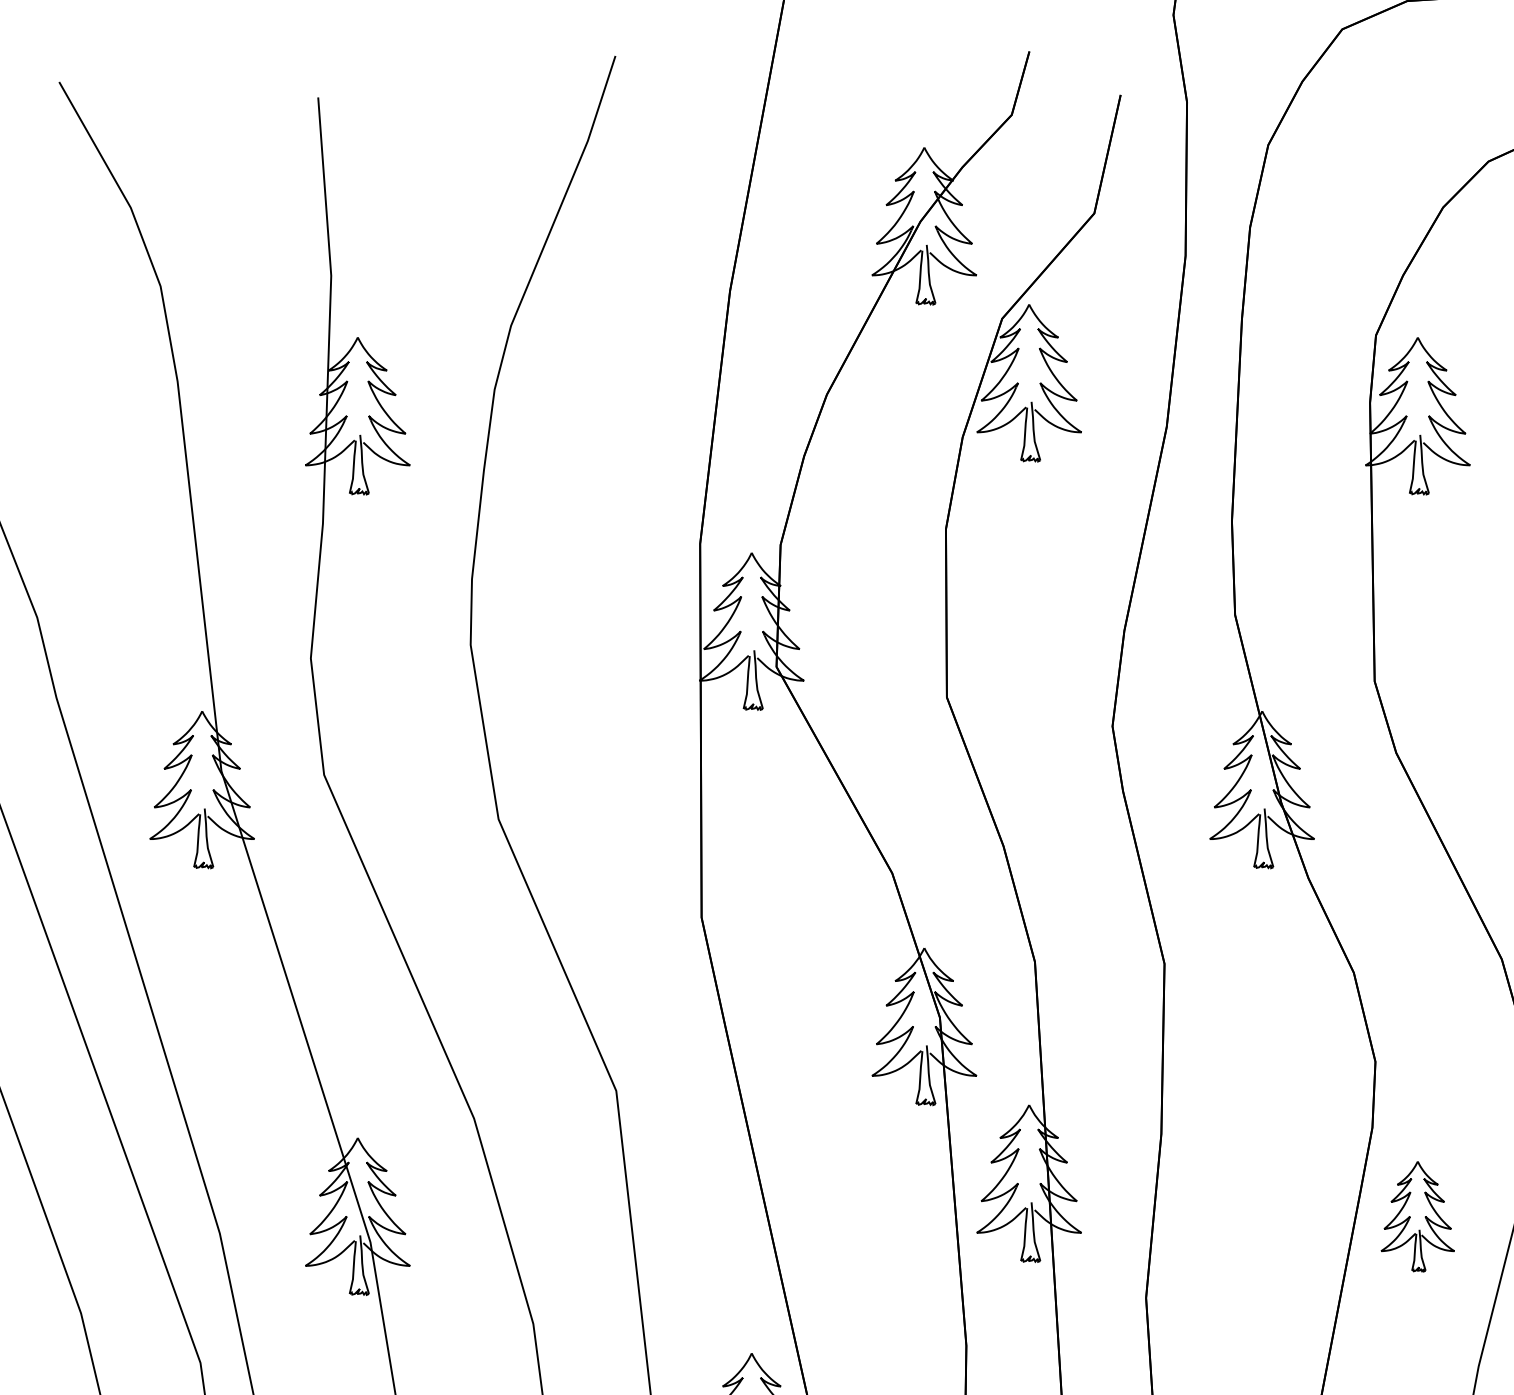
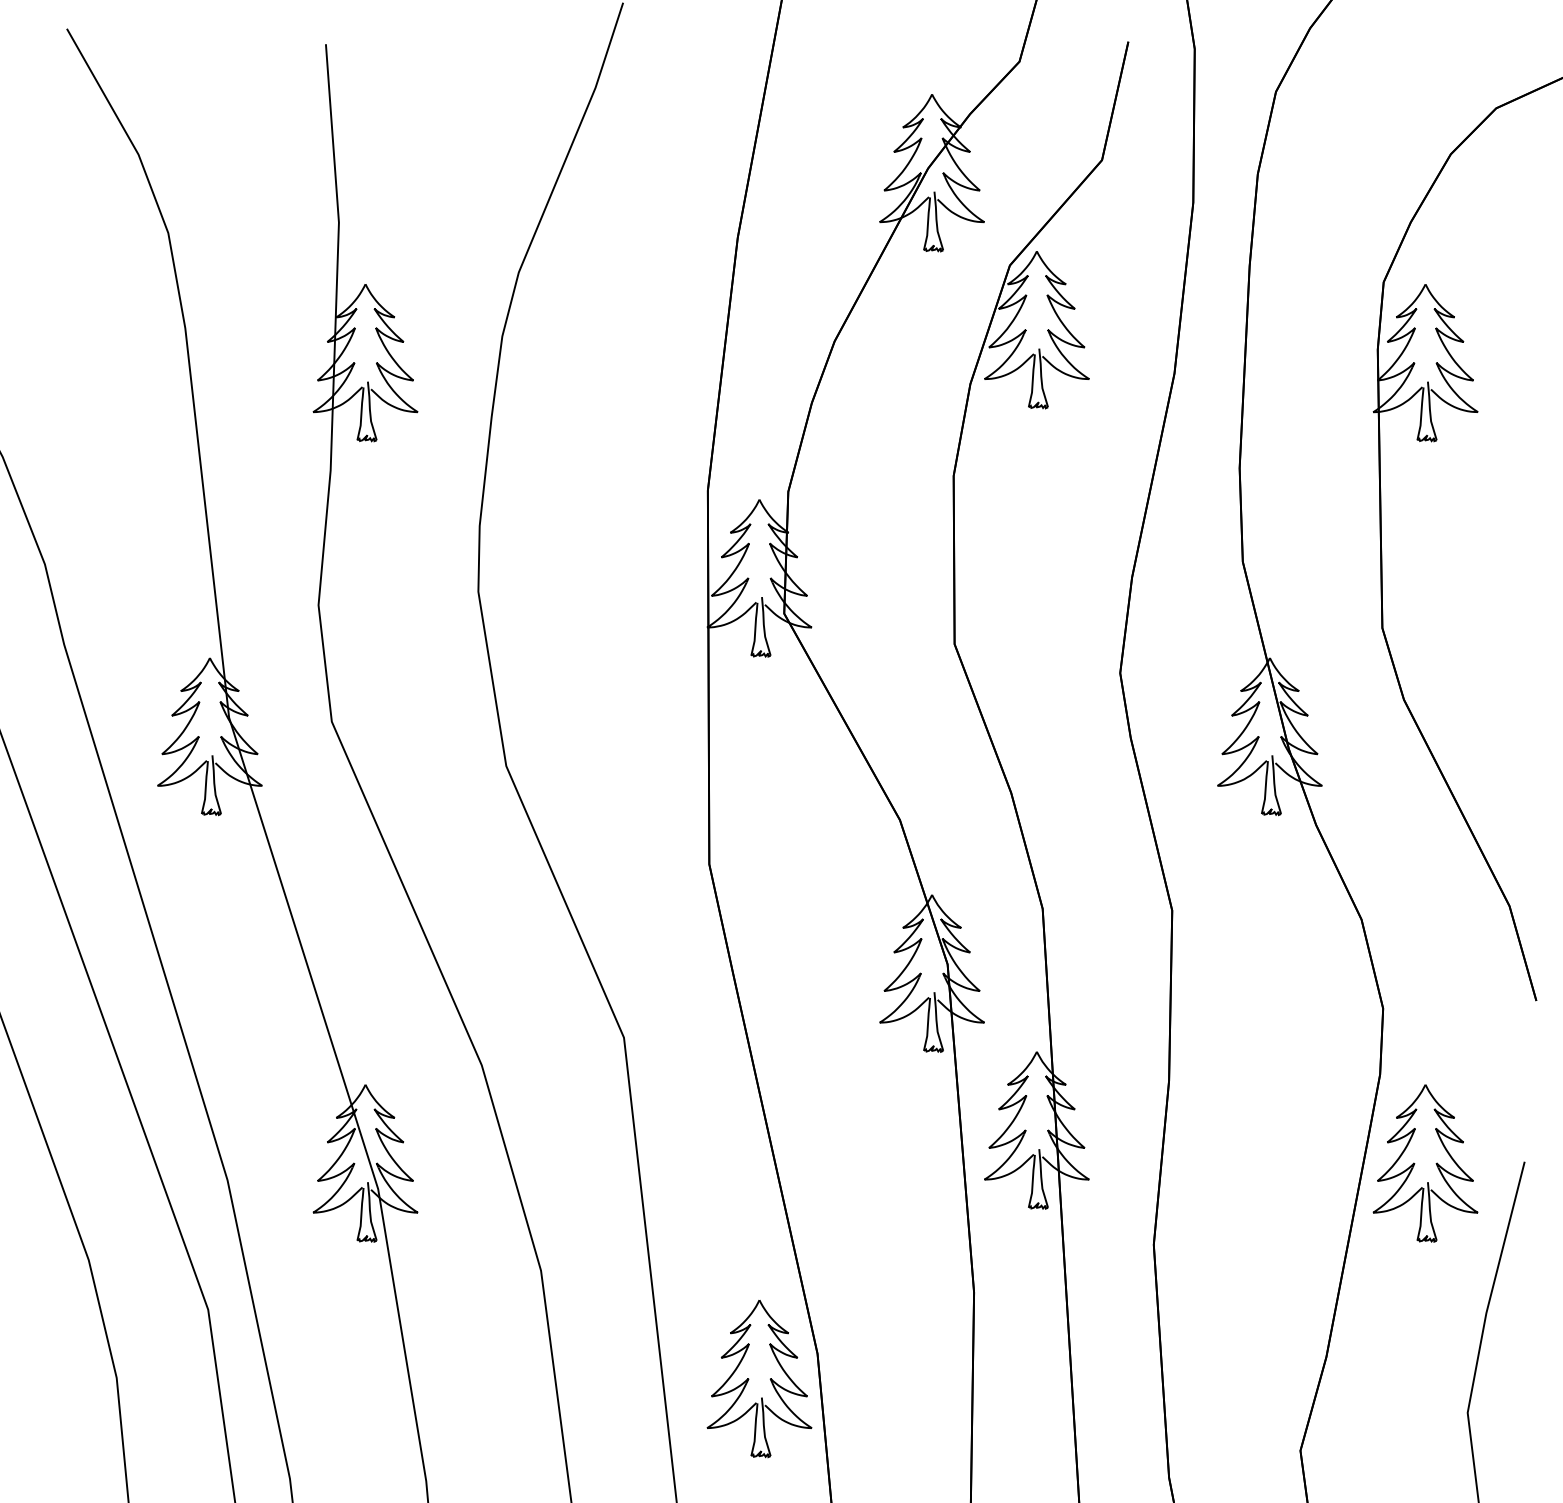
part: (1417, 1216) -> (1425, 1163), size x1.43

